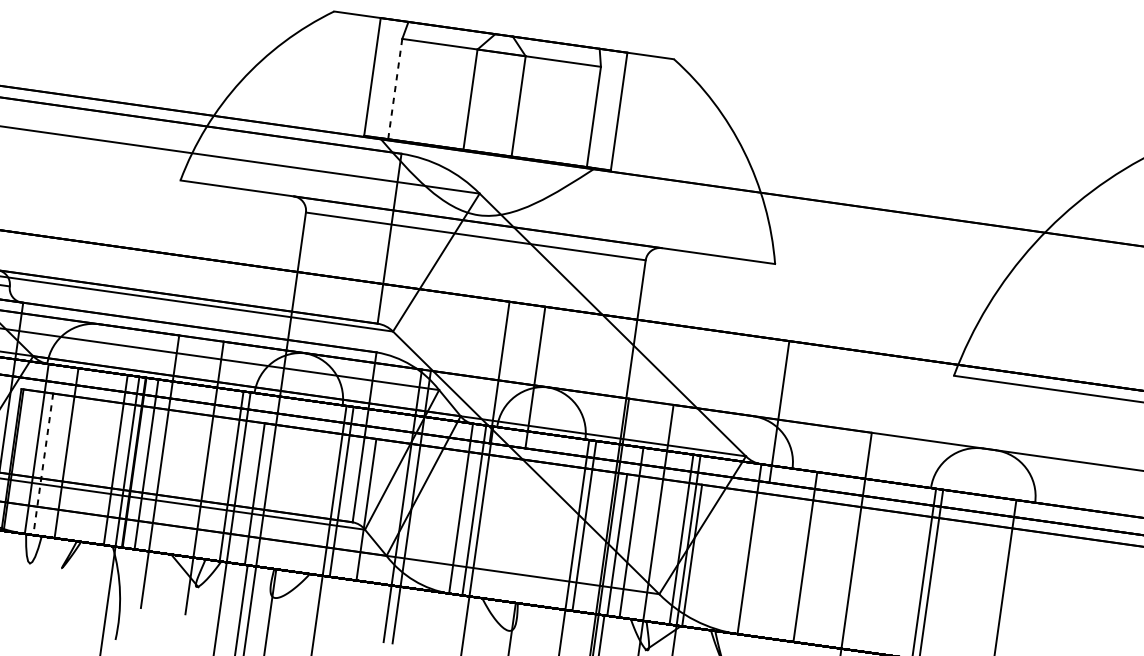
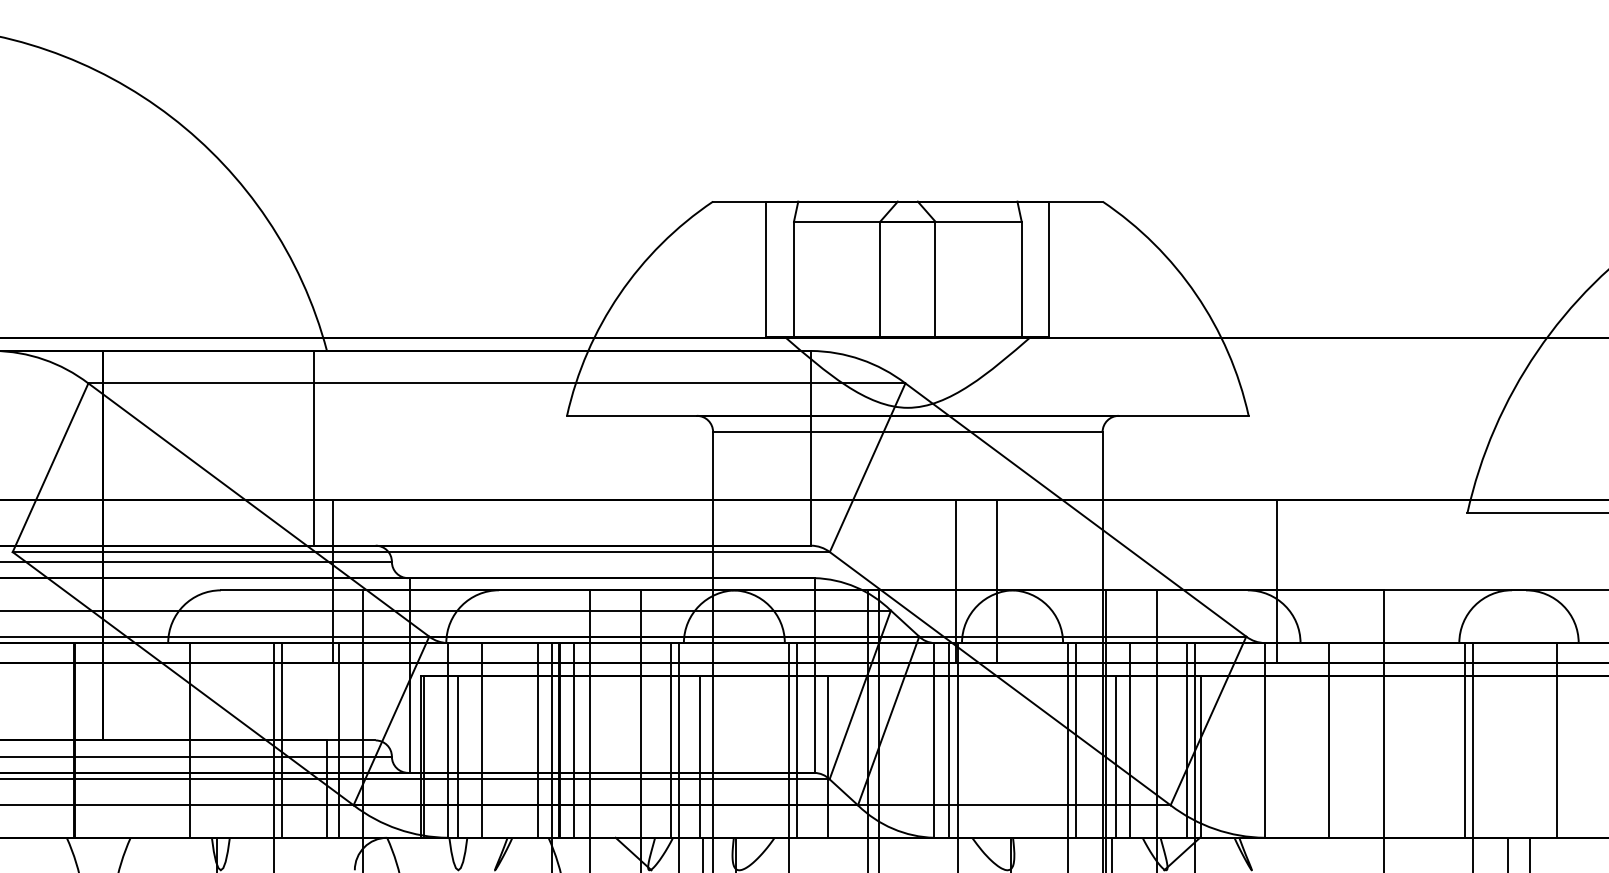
line: (395, 88) -> (794, 278), dashed -> solid
line: (43, 465) -> (457, 757), dashed -> solid

